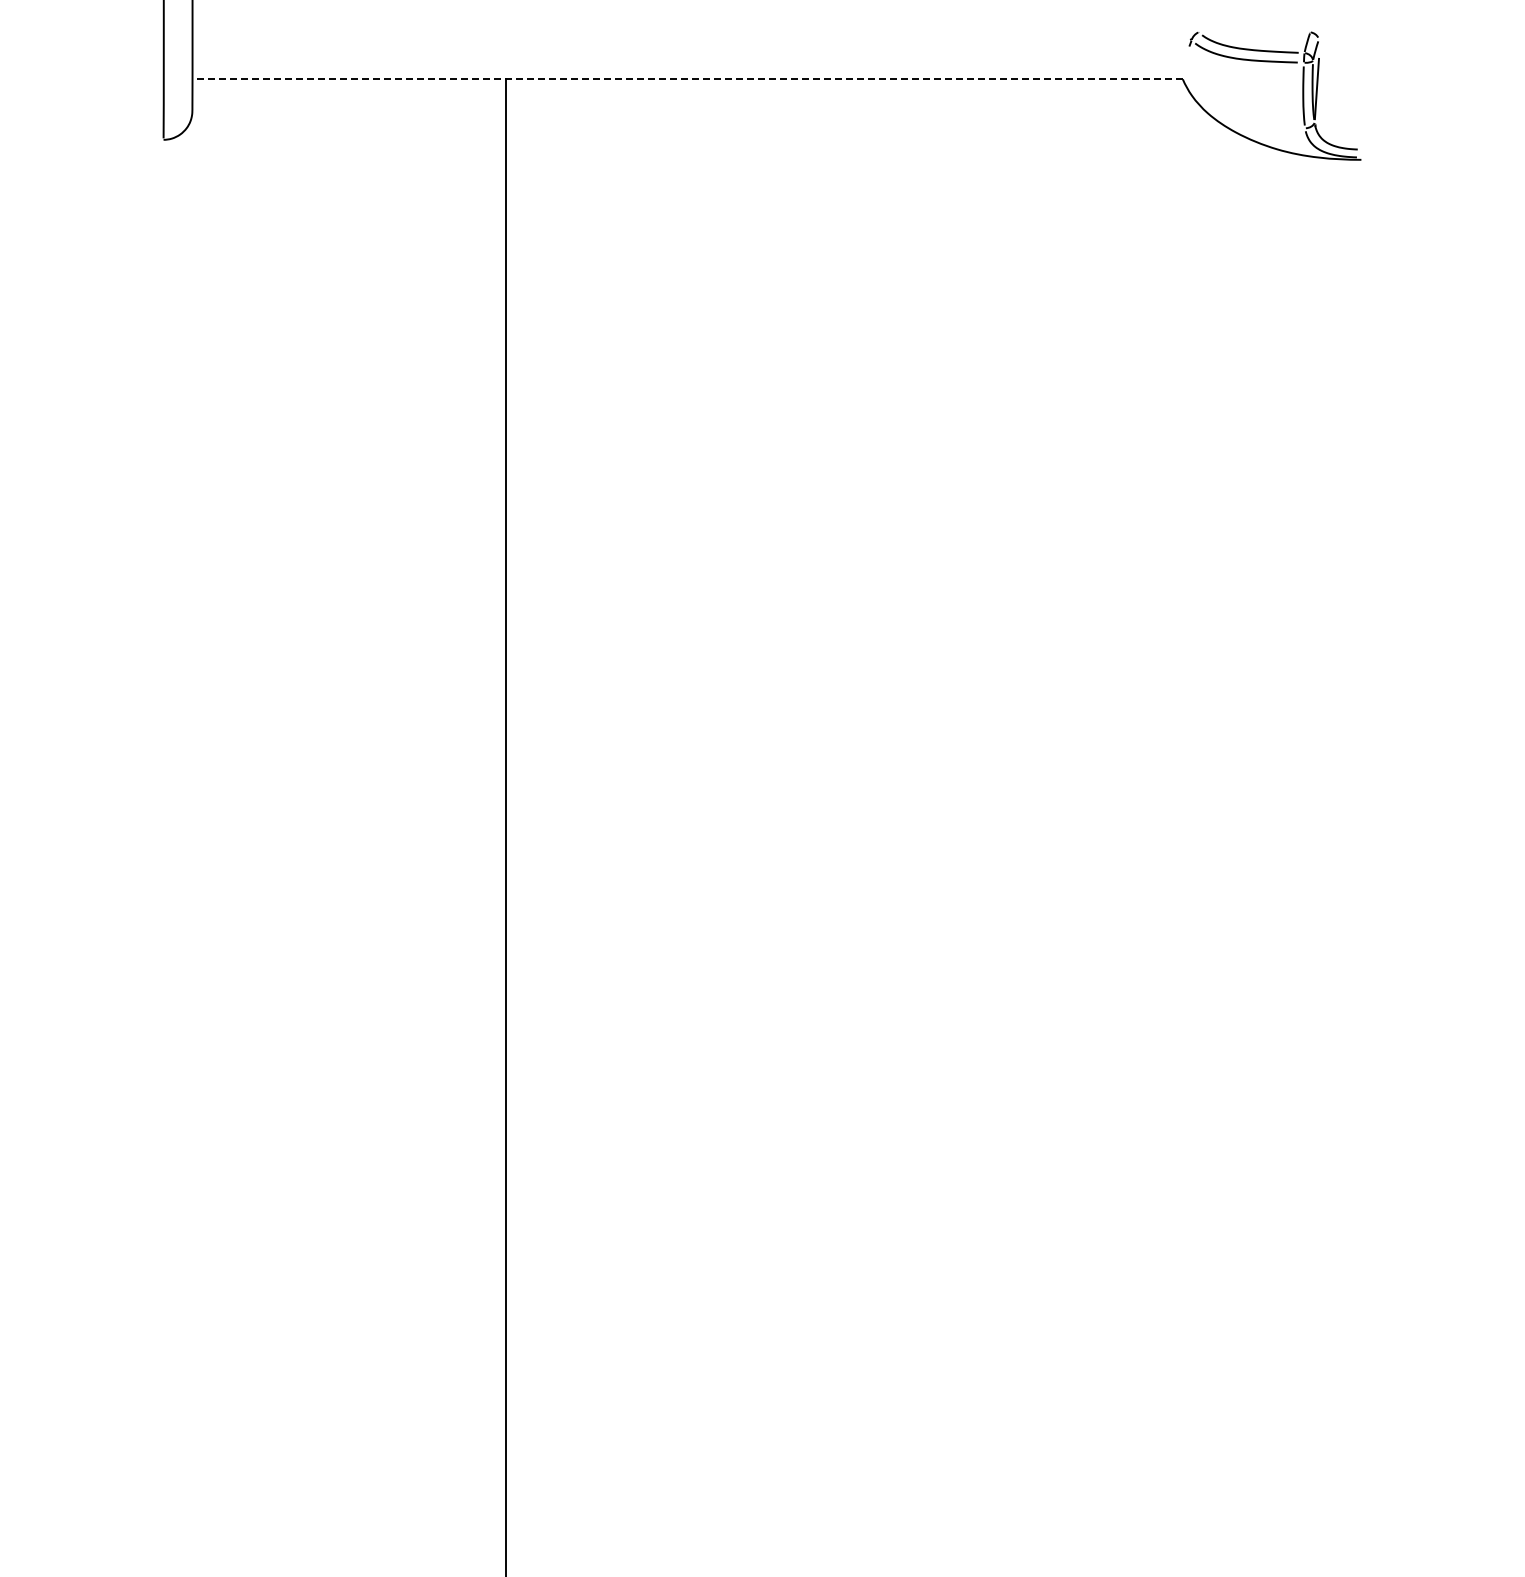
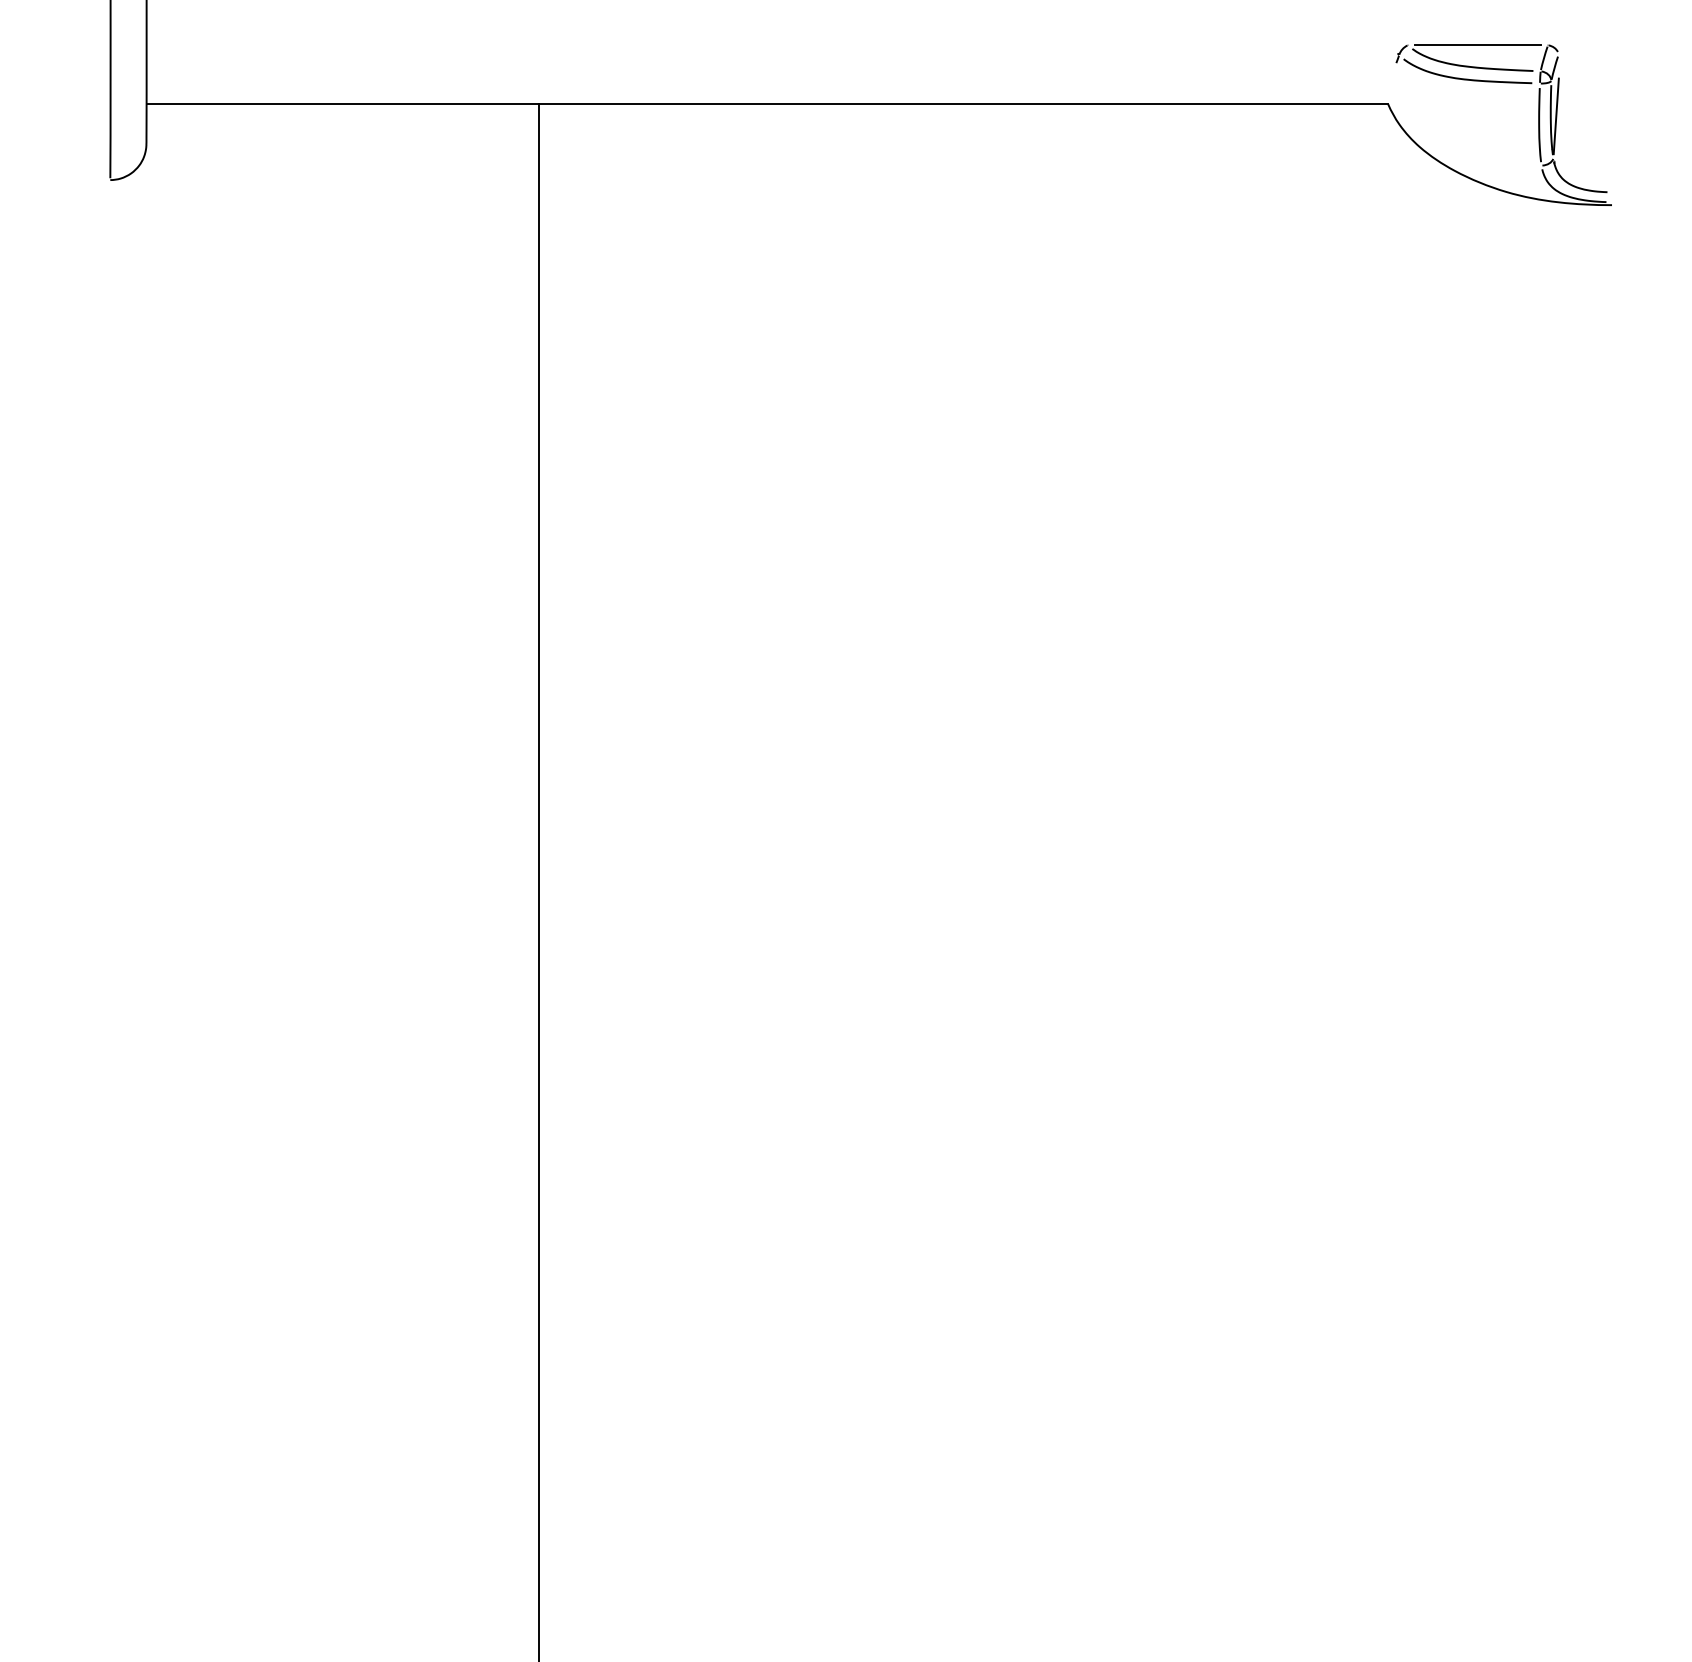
line: (1254, 32) -> (1478, 45), added
line: (687, 79) -> (767, 104), dashed -> solid

